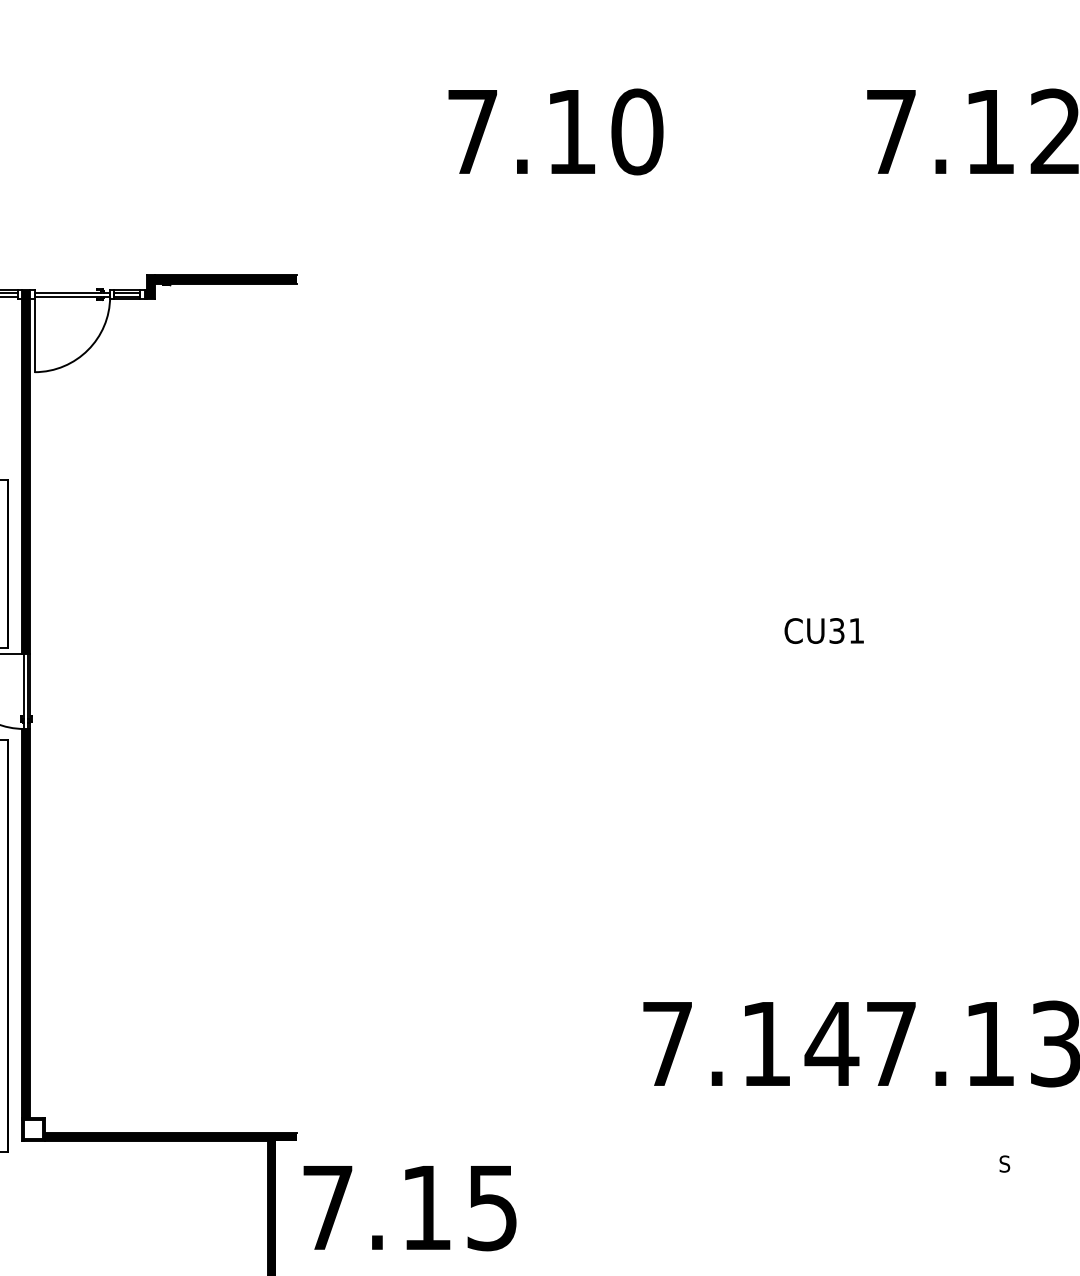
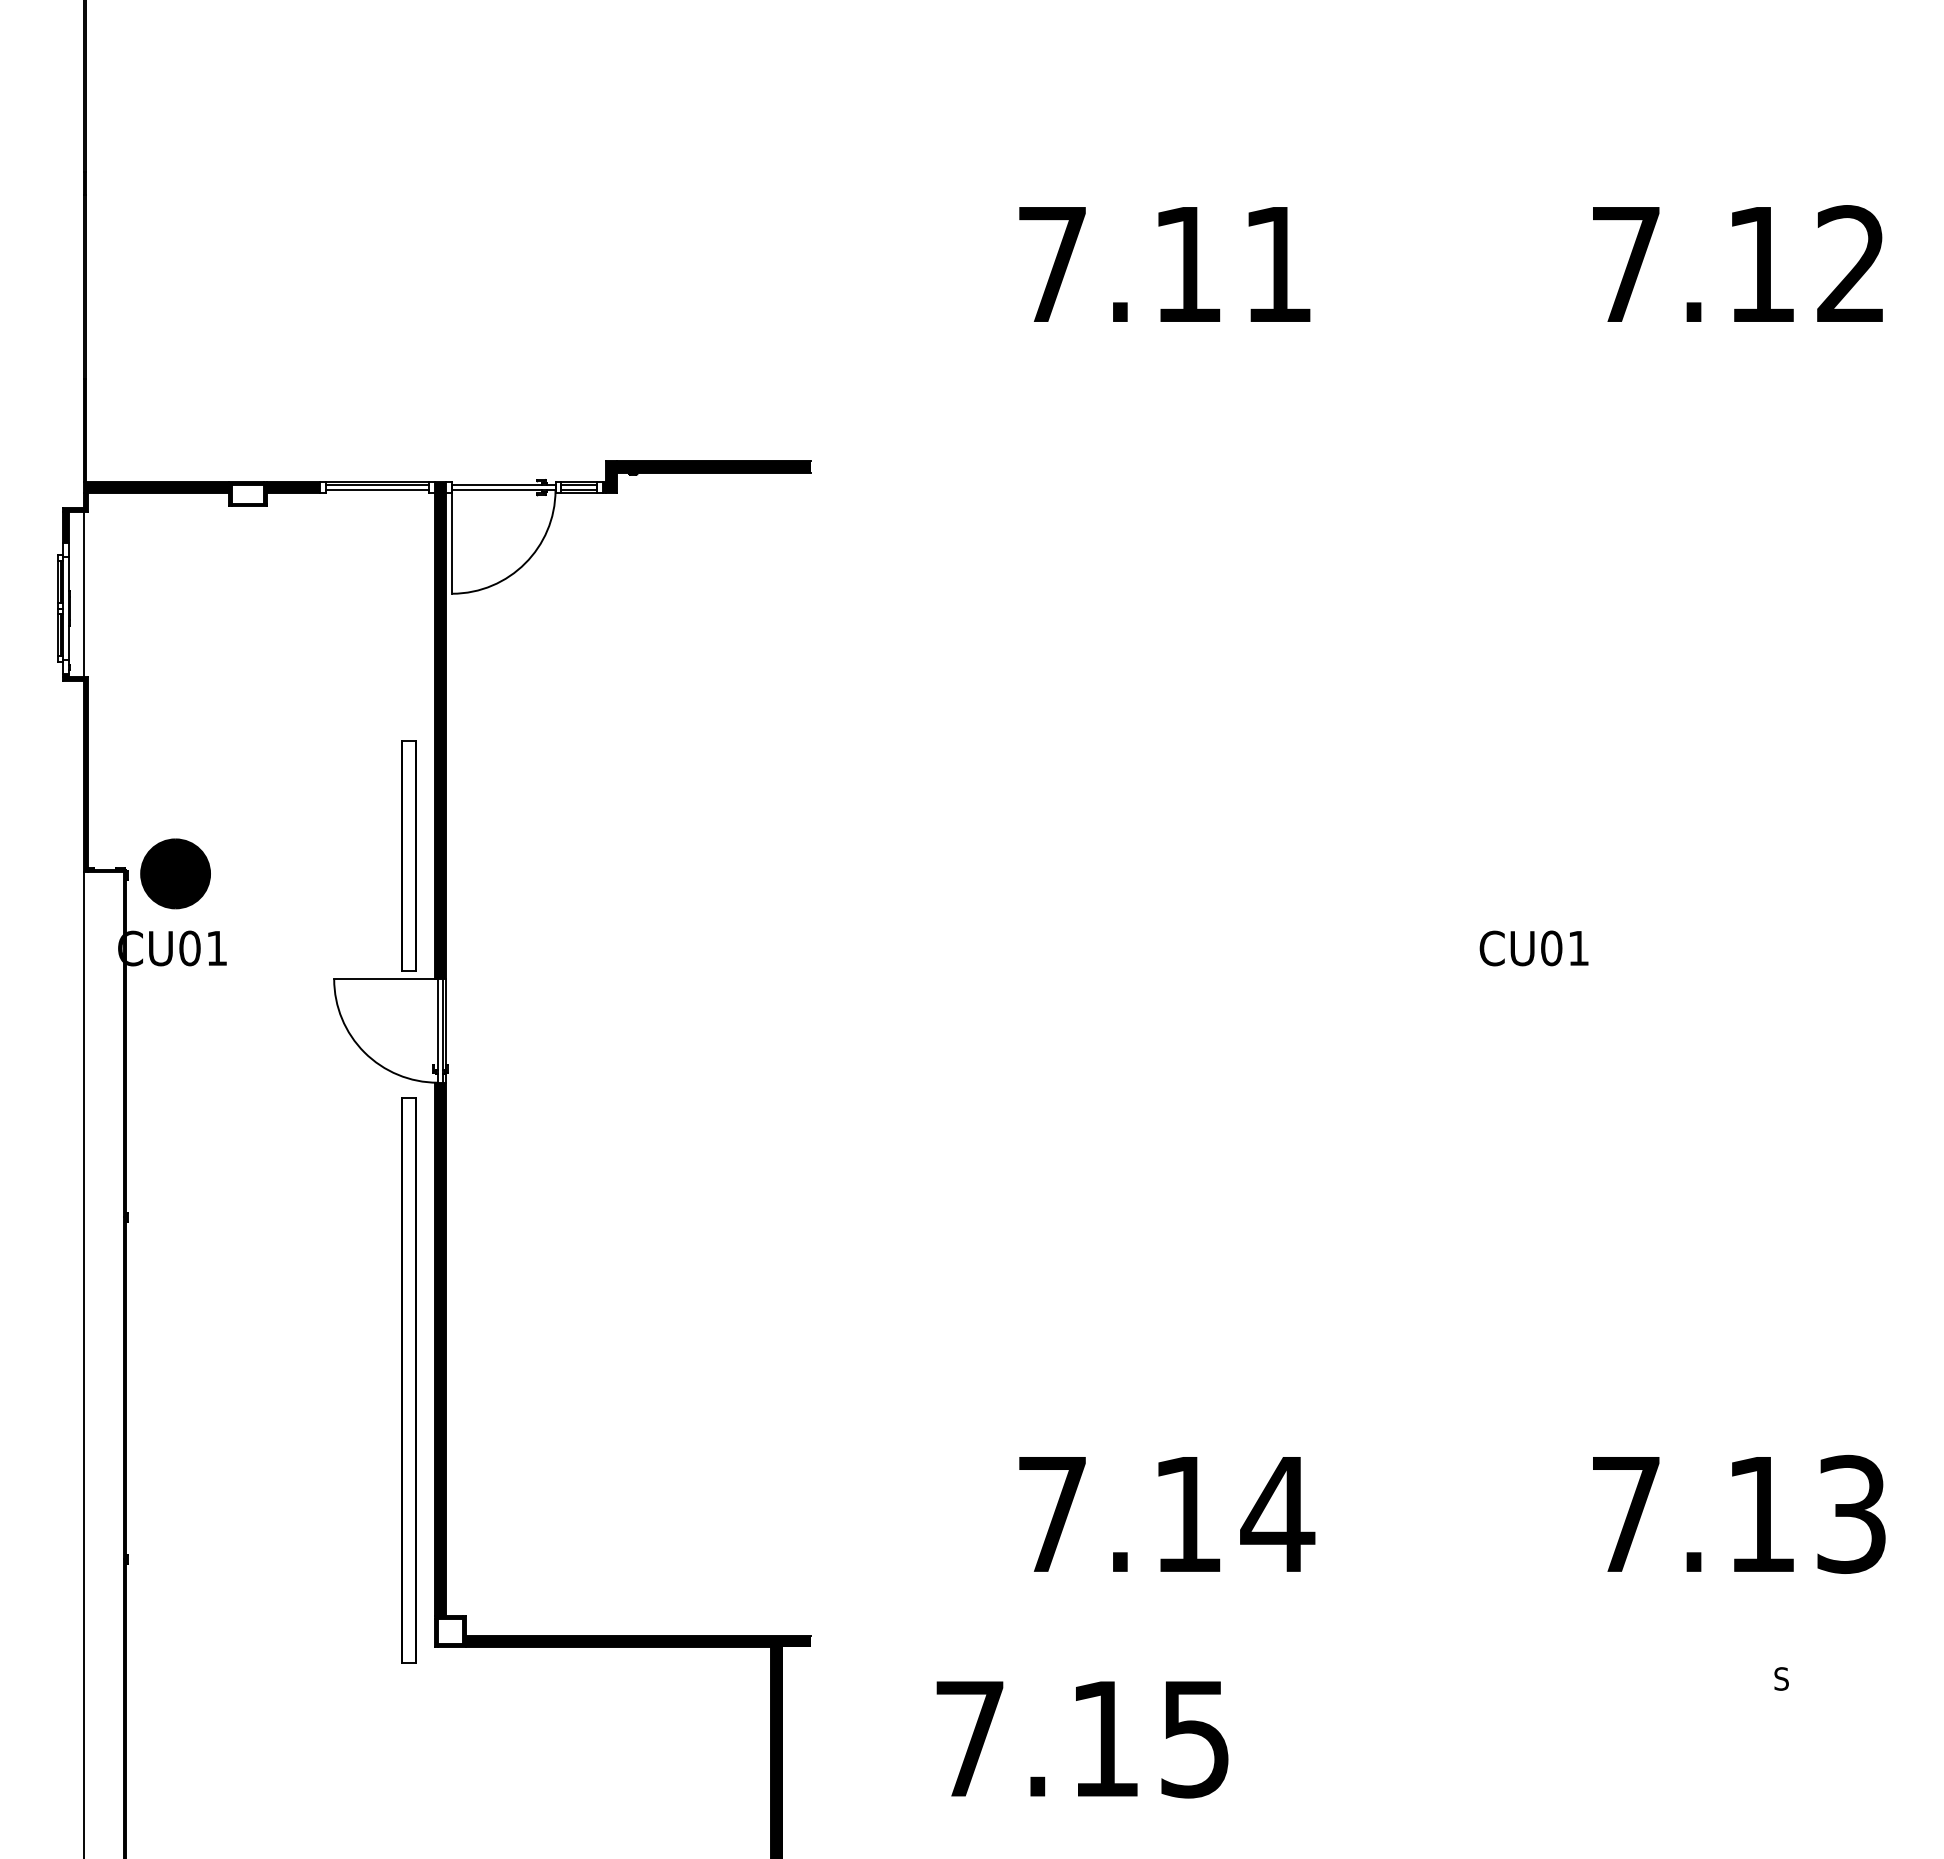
text: (636, 131) -> (1277, 264), 7.10 -> 7.11
text: (836, 631) -> (1551, 948), CU31 -> CU01
text: (751, 1044) -> (1167, 1514), moved
text: (410, 1208) -> (1082, 1739), moved

